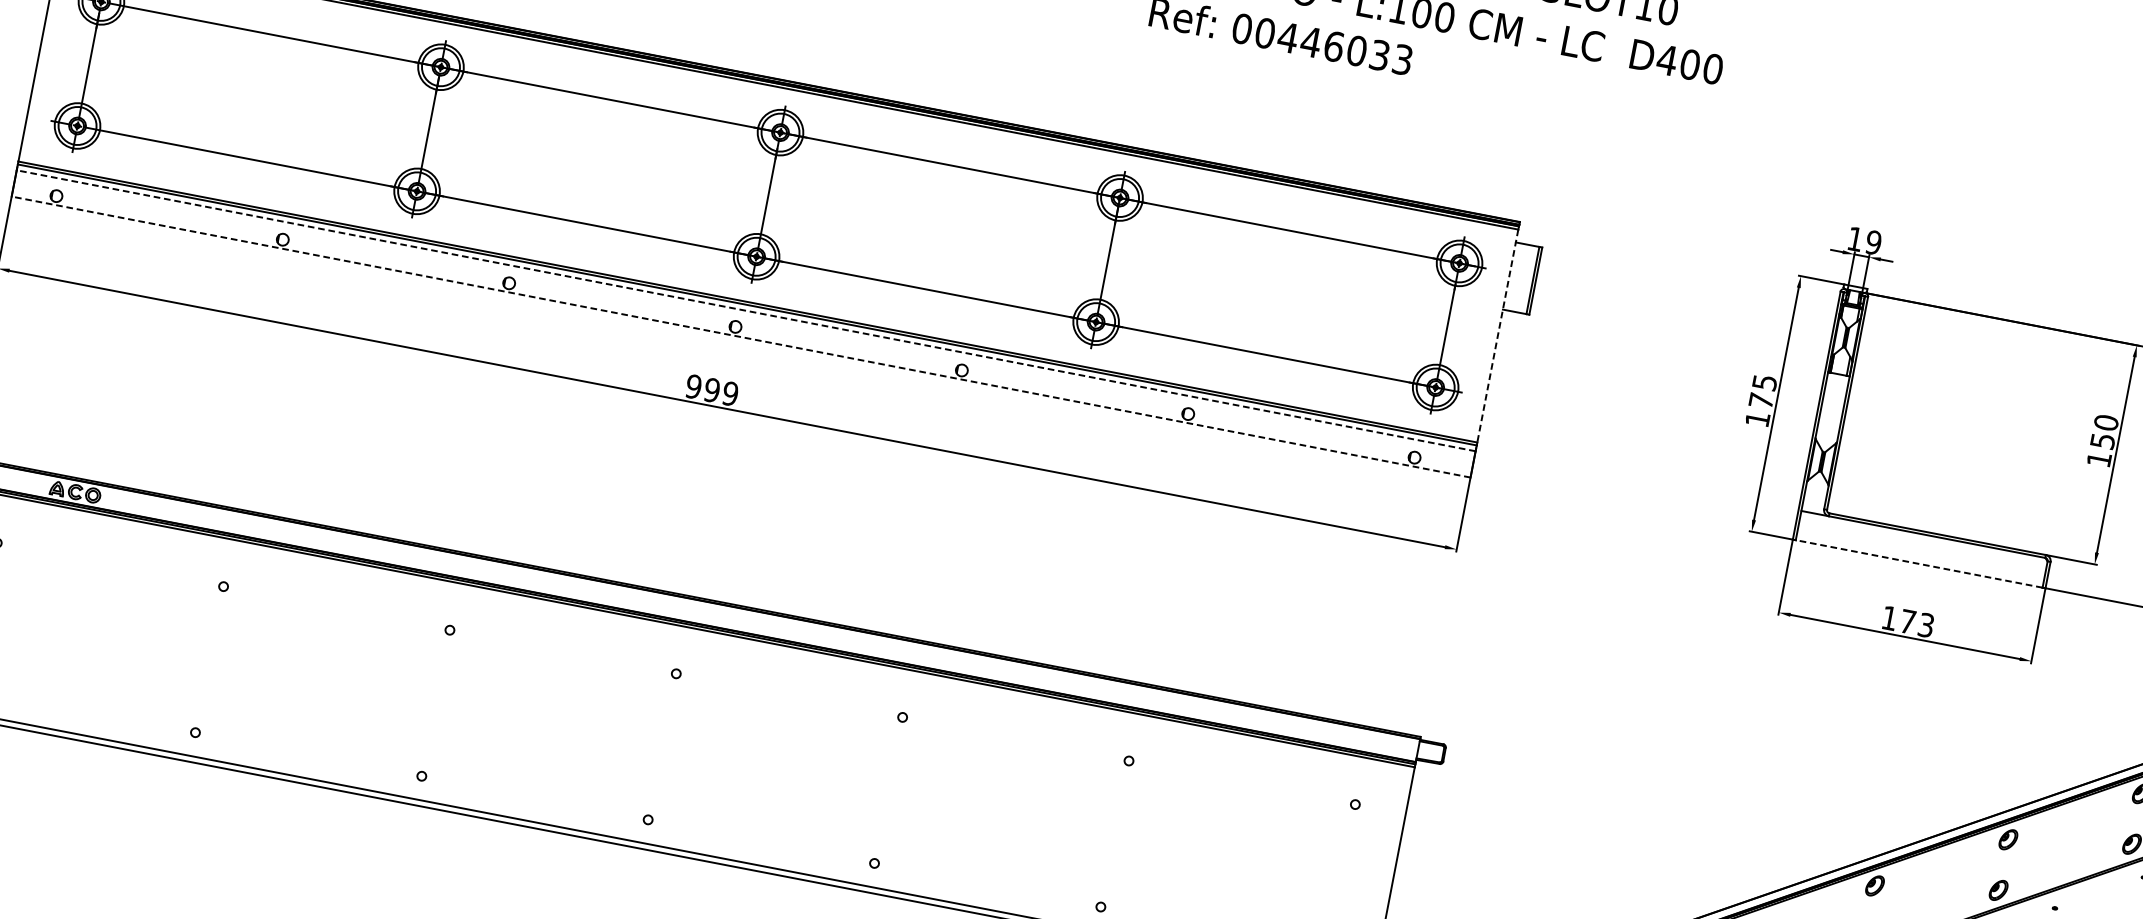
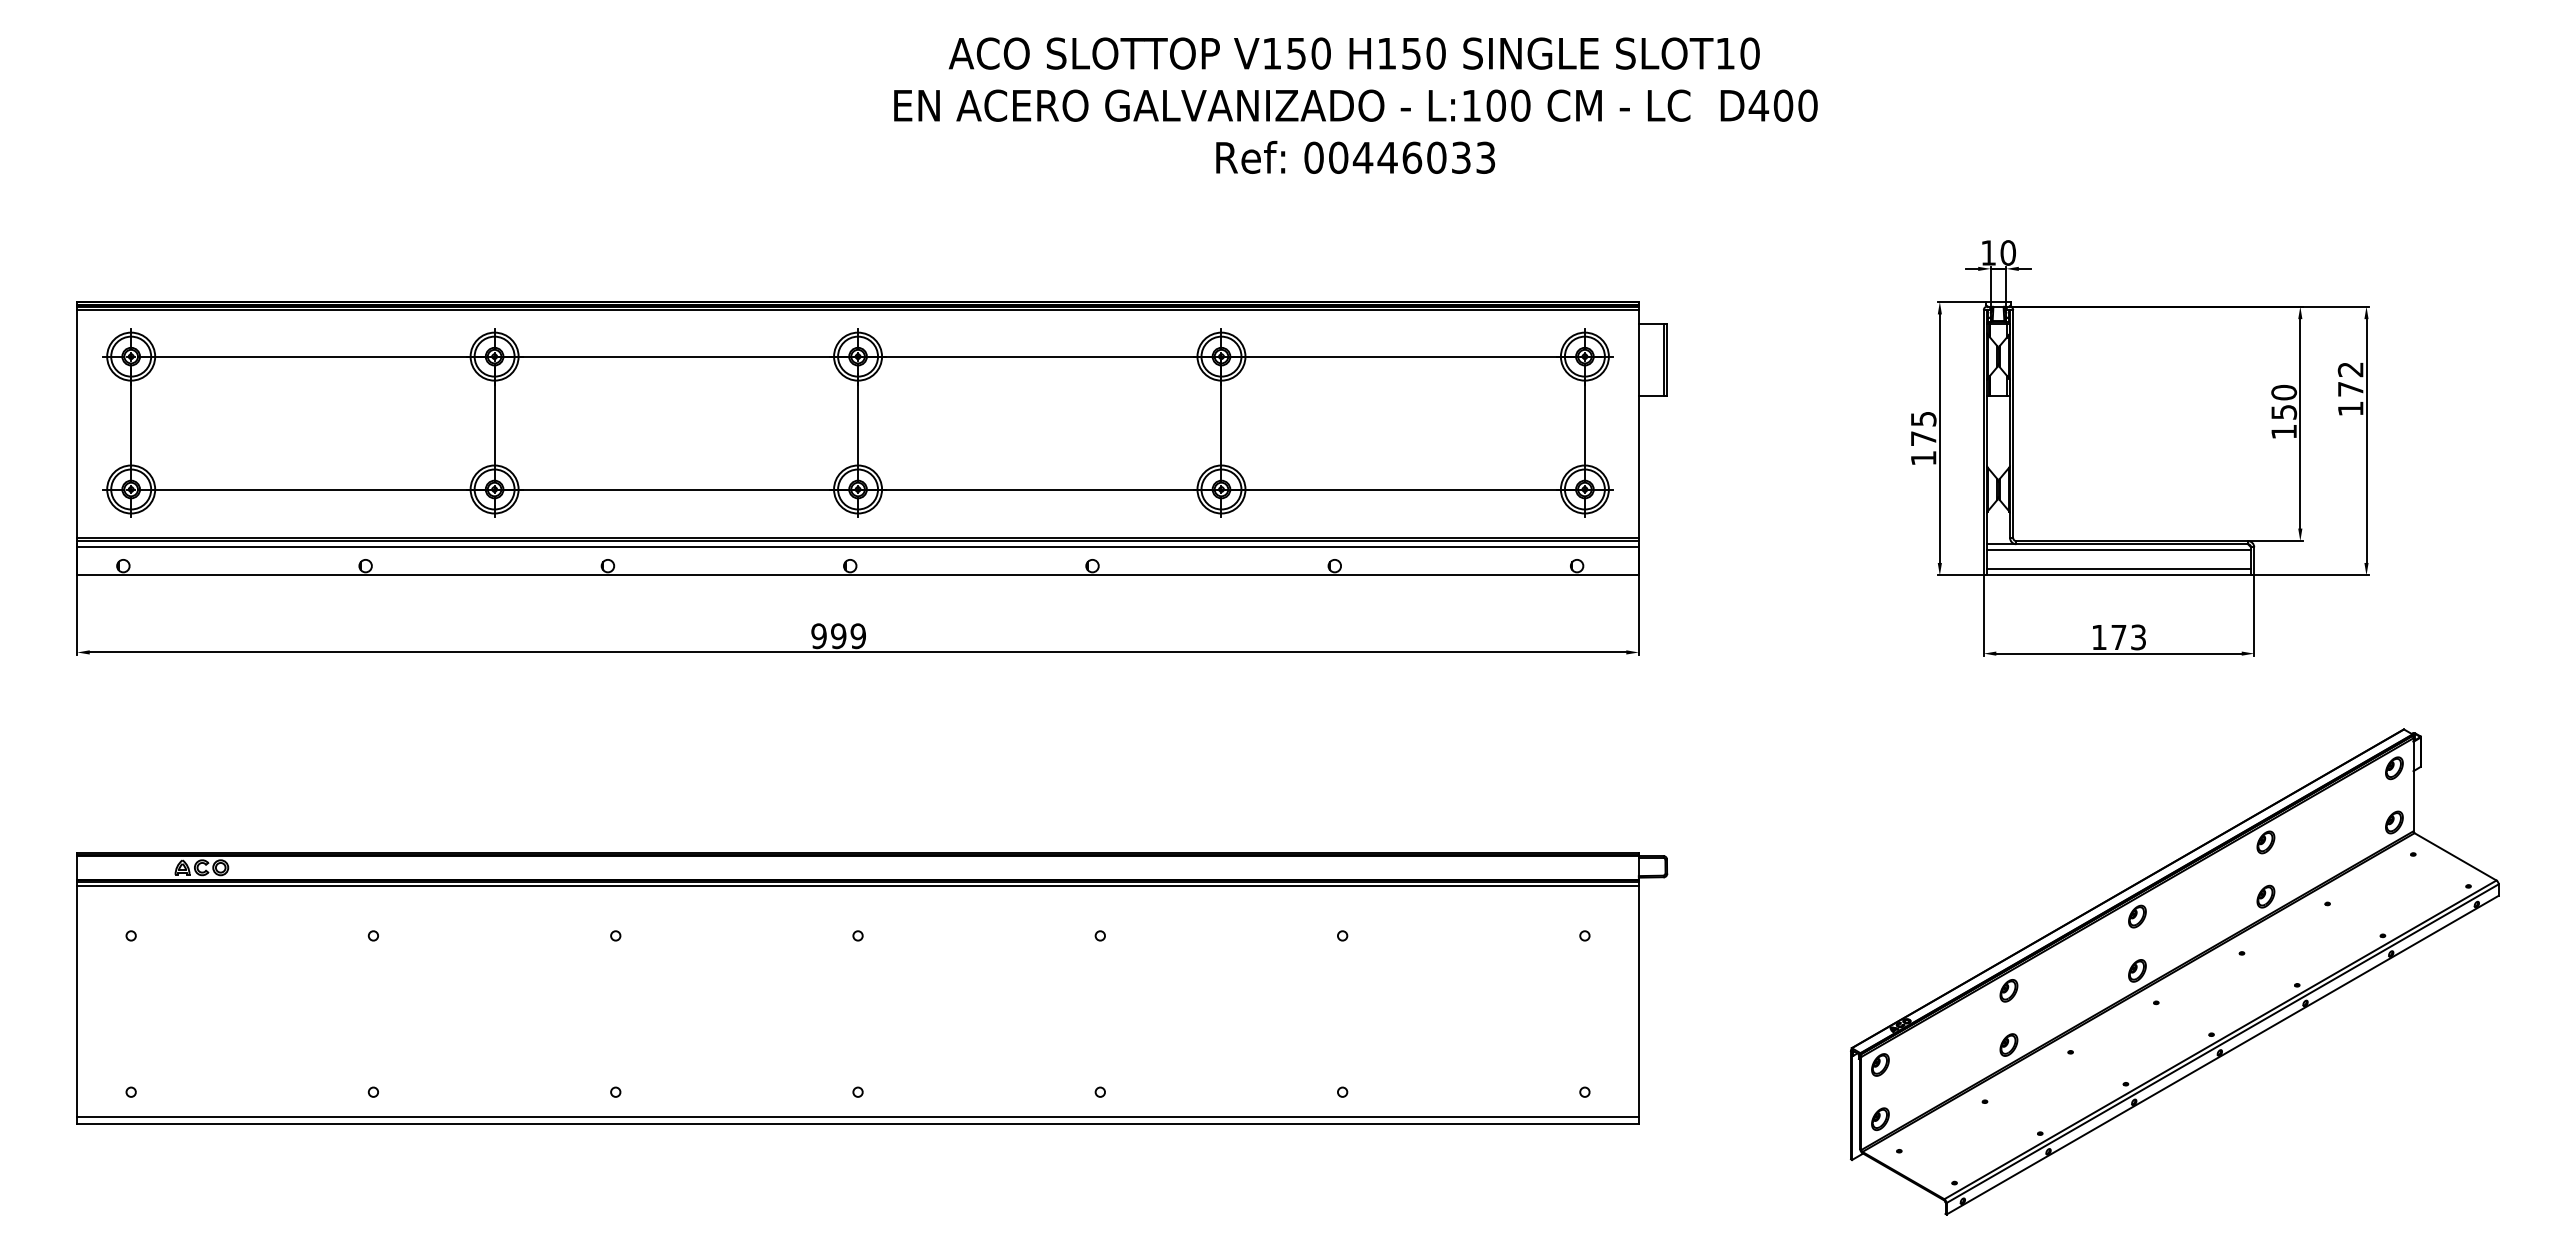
text: (1873, 242) -> (2007, 252), 19 -> 10
line: (746, 311) -> (858, 547), dashed -> solid
line: (1497, 336) -> (1638, 424), dashed -> solid
line: (741, 337) -> (858, 575), dashed -> solid
line: (1923, 540) -> (2118, 550), added
line: (1919, 558) -> (2118, 569), added
line: (1918, 563) -> (2118, 575), dashed -> solid

